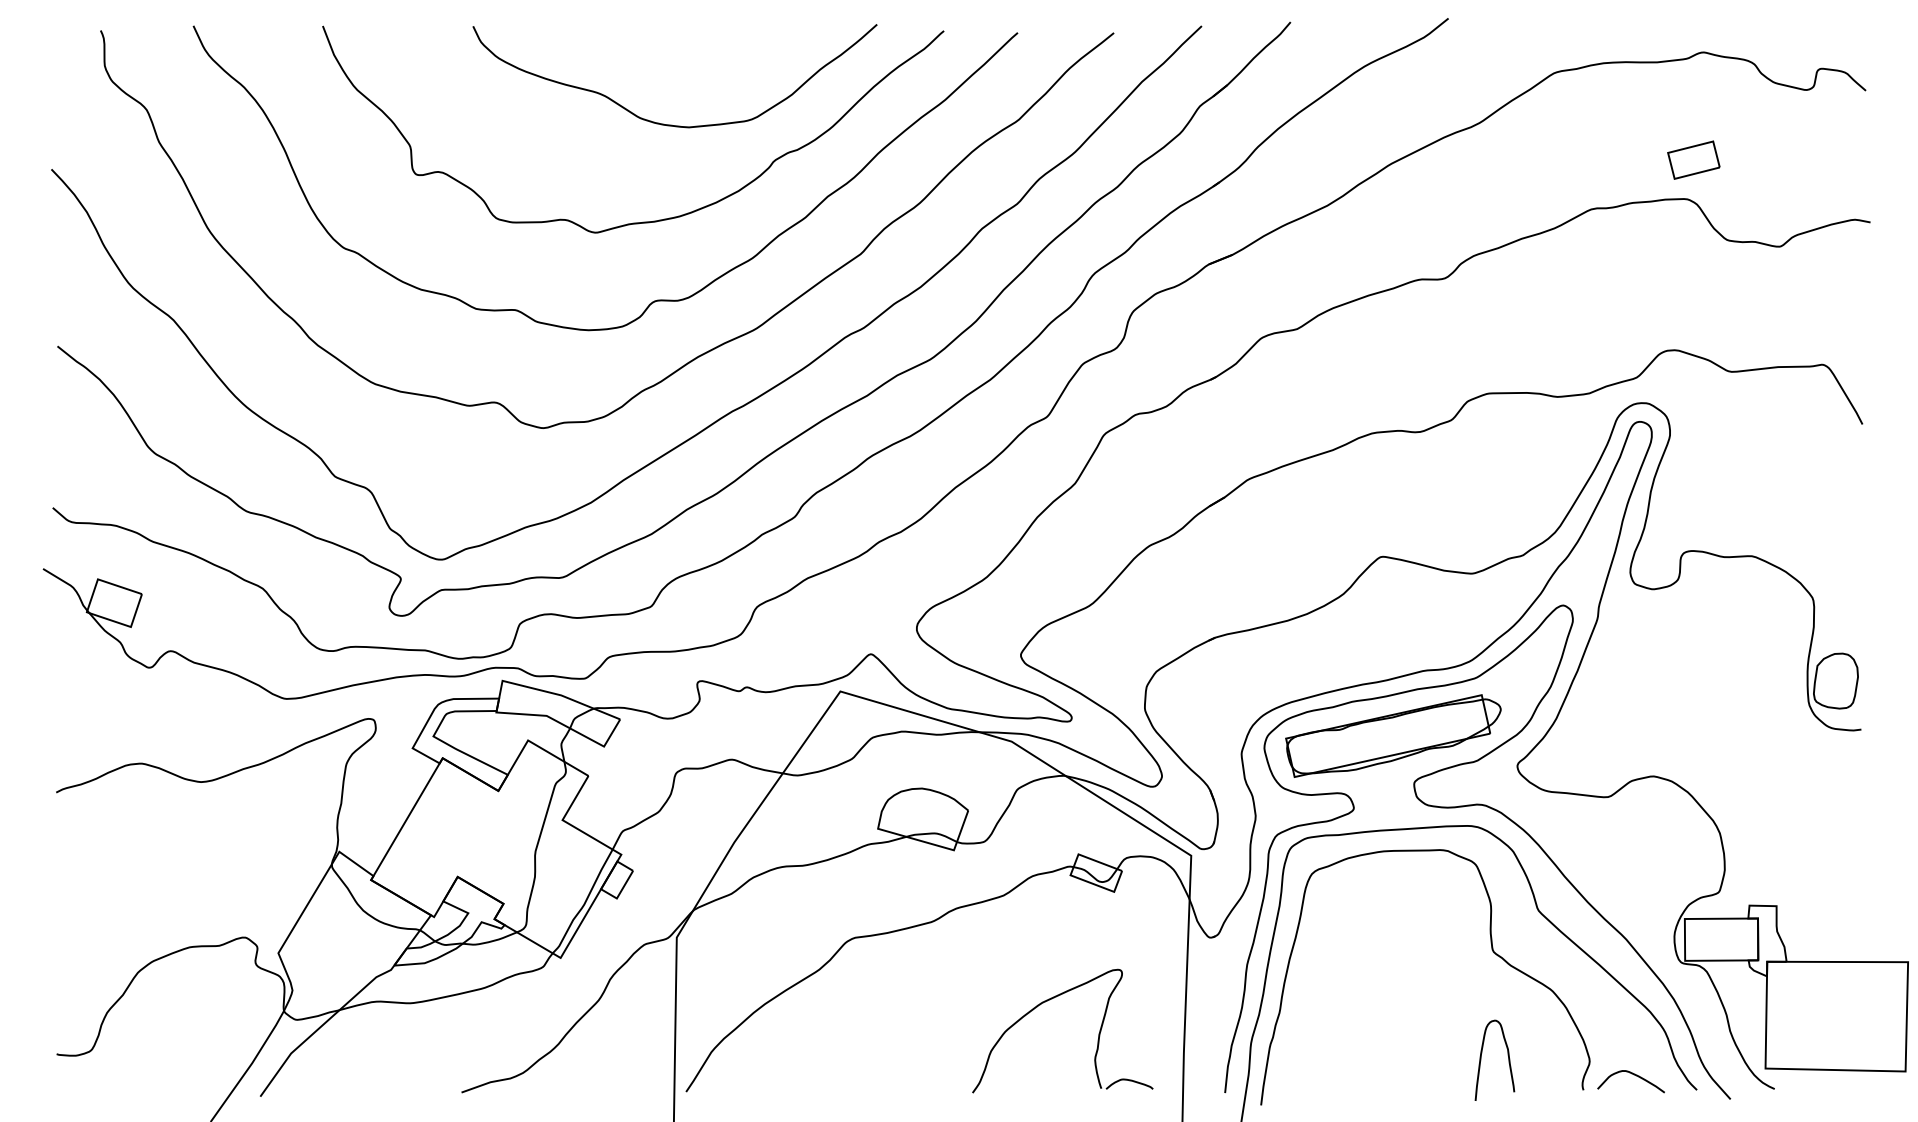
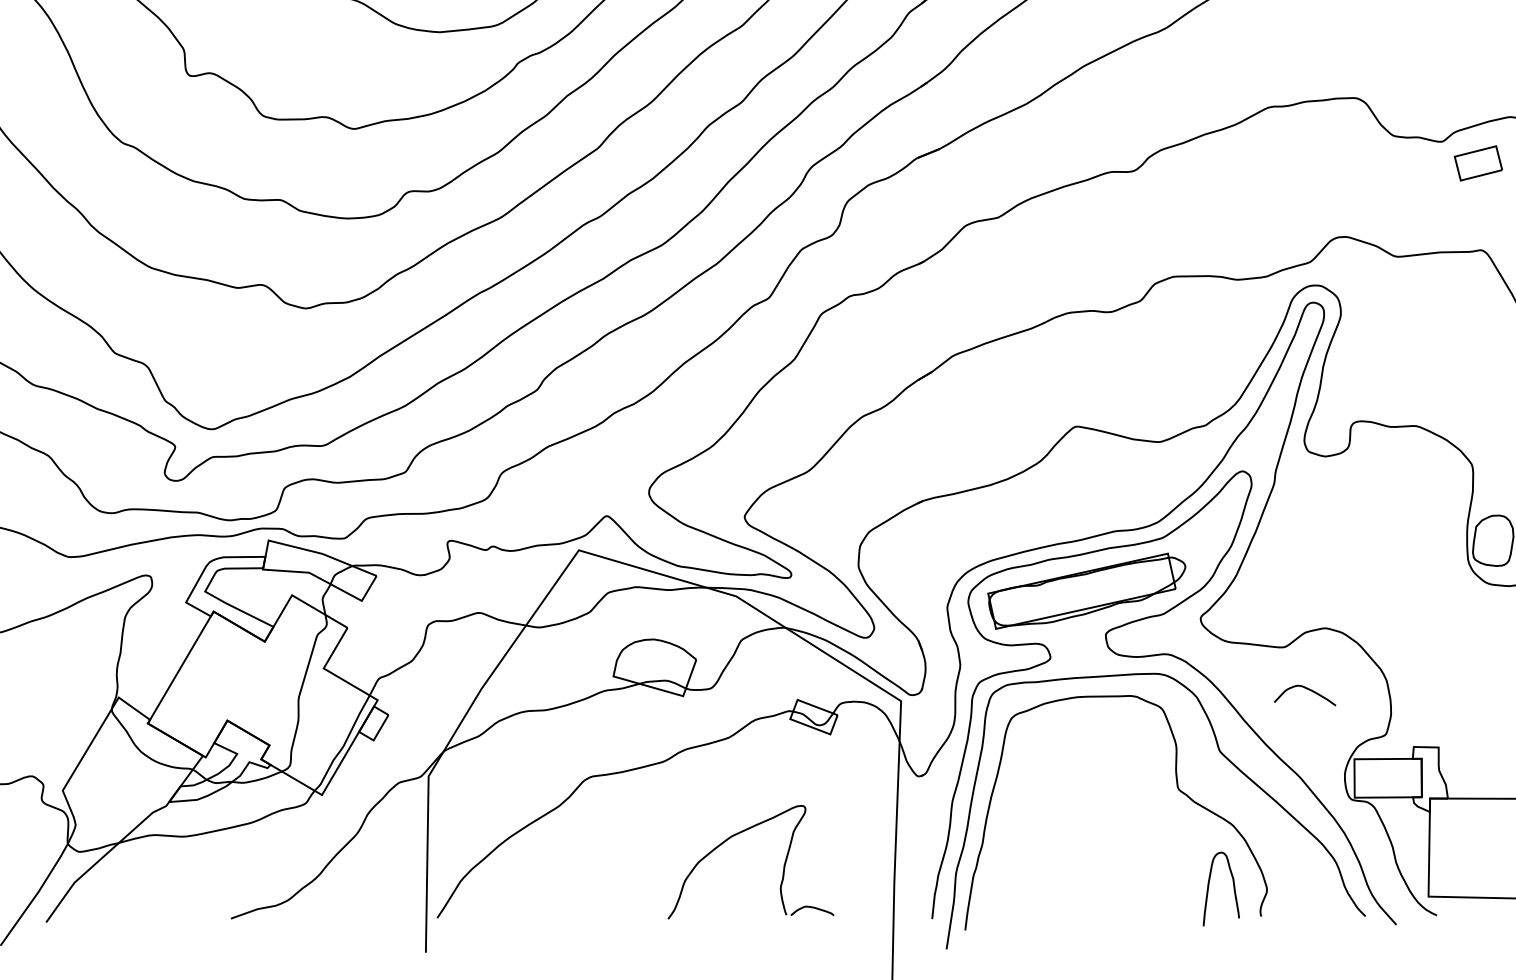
part: (1693, 159) -> (1478, 162), moved
part: (1052, 999) -> (741, 833), moved
curve: (1481, 1059) -> (1209, 888), moved
curve: (1631, 1074) -> (1305, 689), moved

